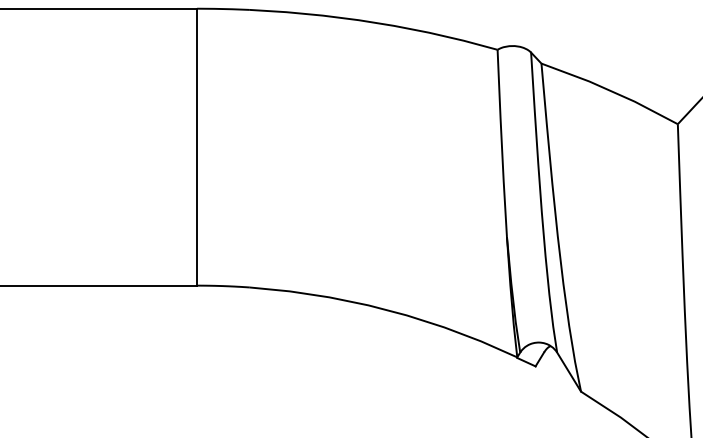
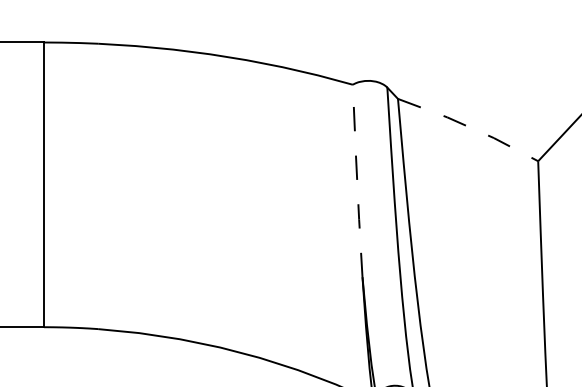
line: (611, 91) -> (469, 127), solid -> dashed
line: (501, 143) -> (356, 181), solid -> dashed

